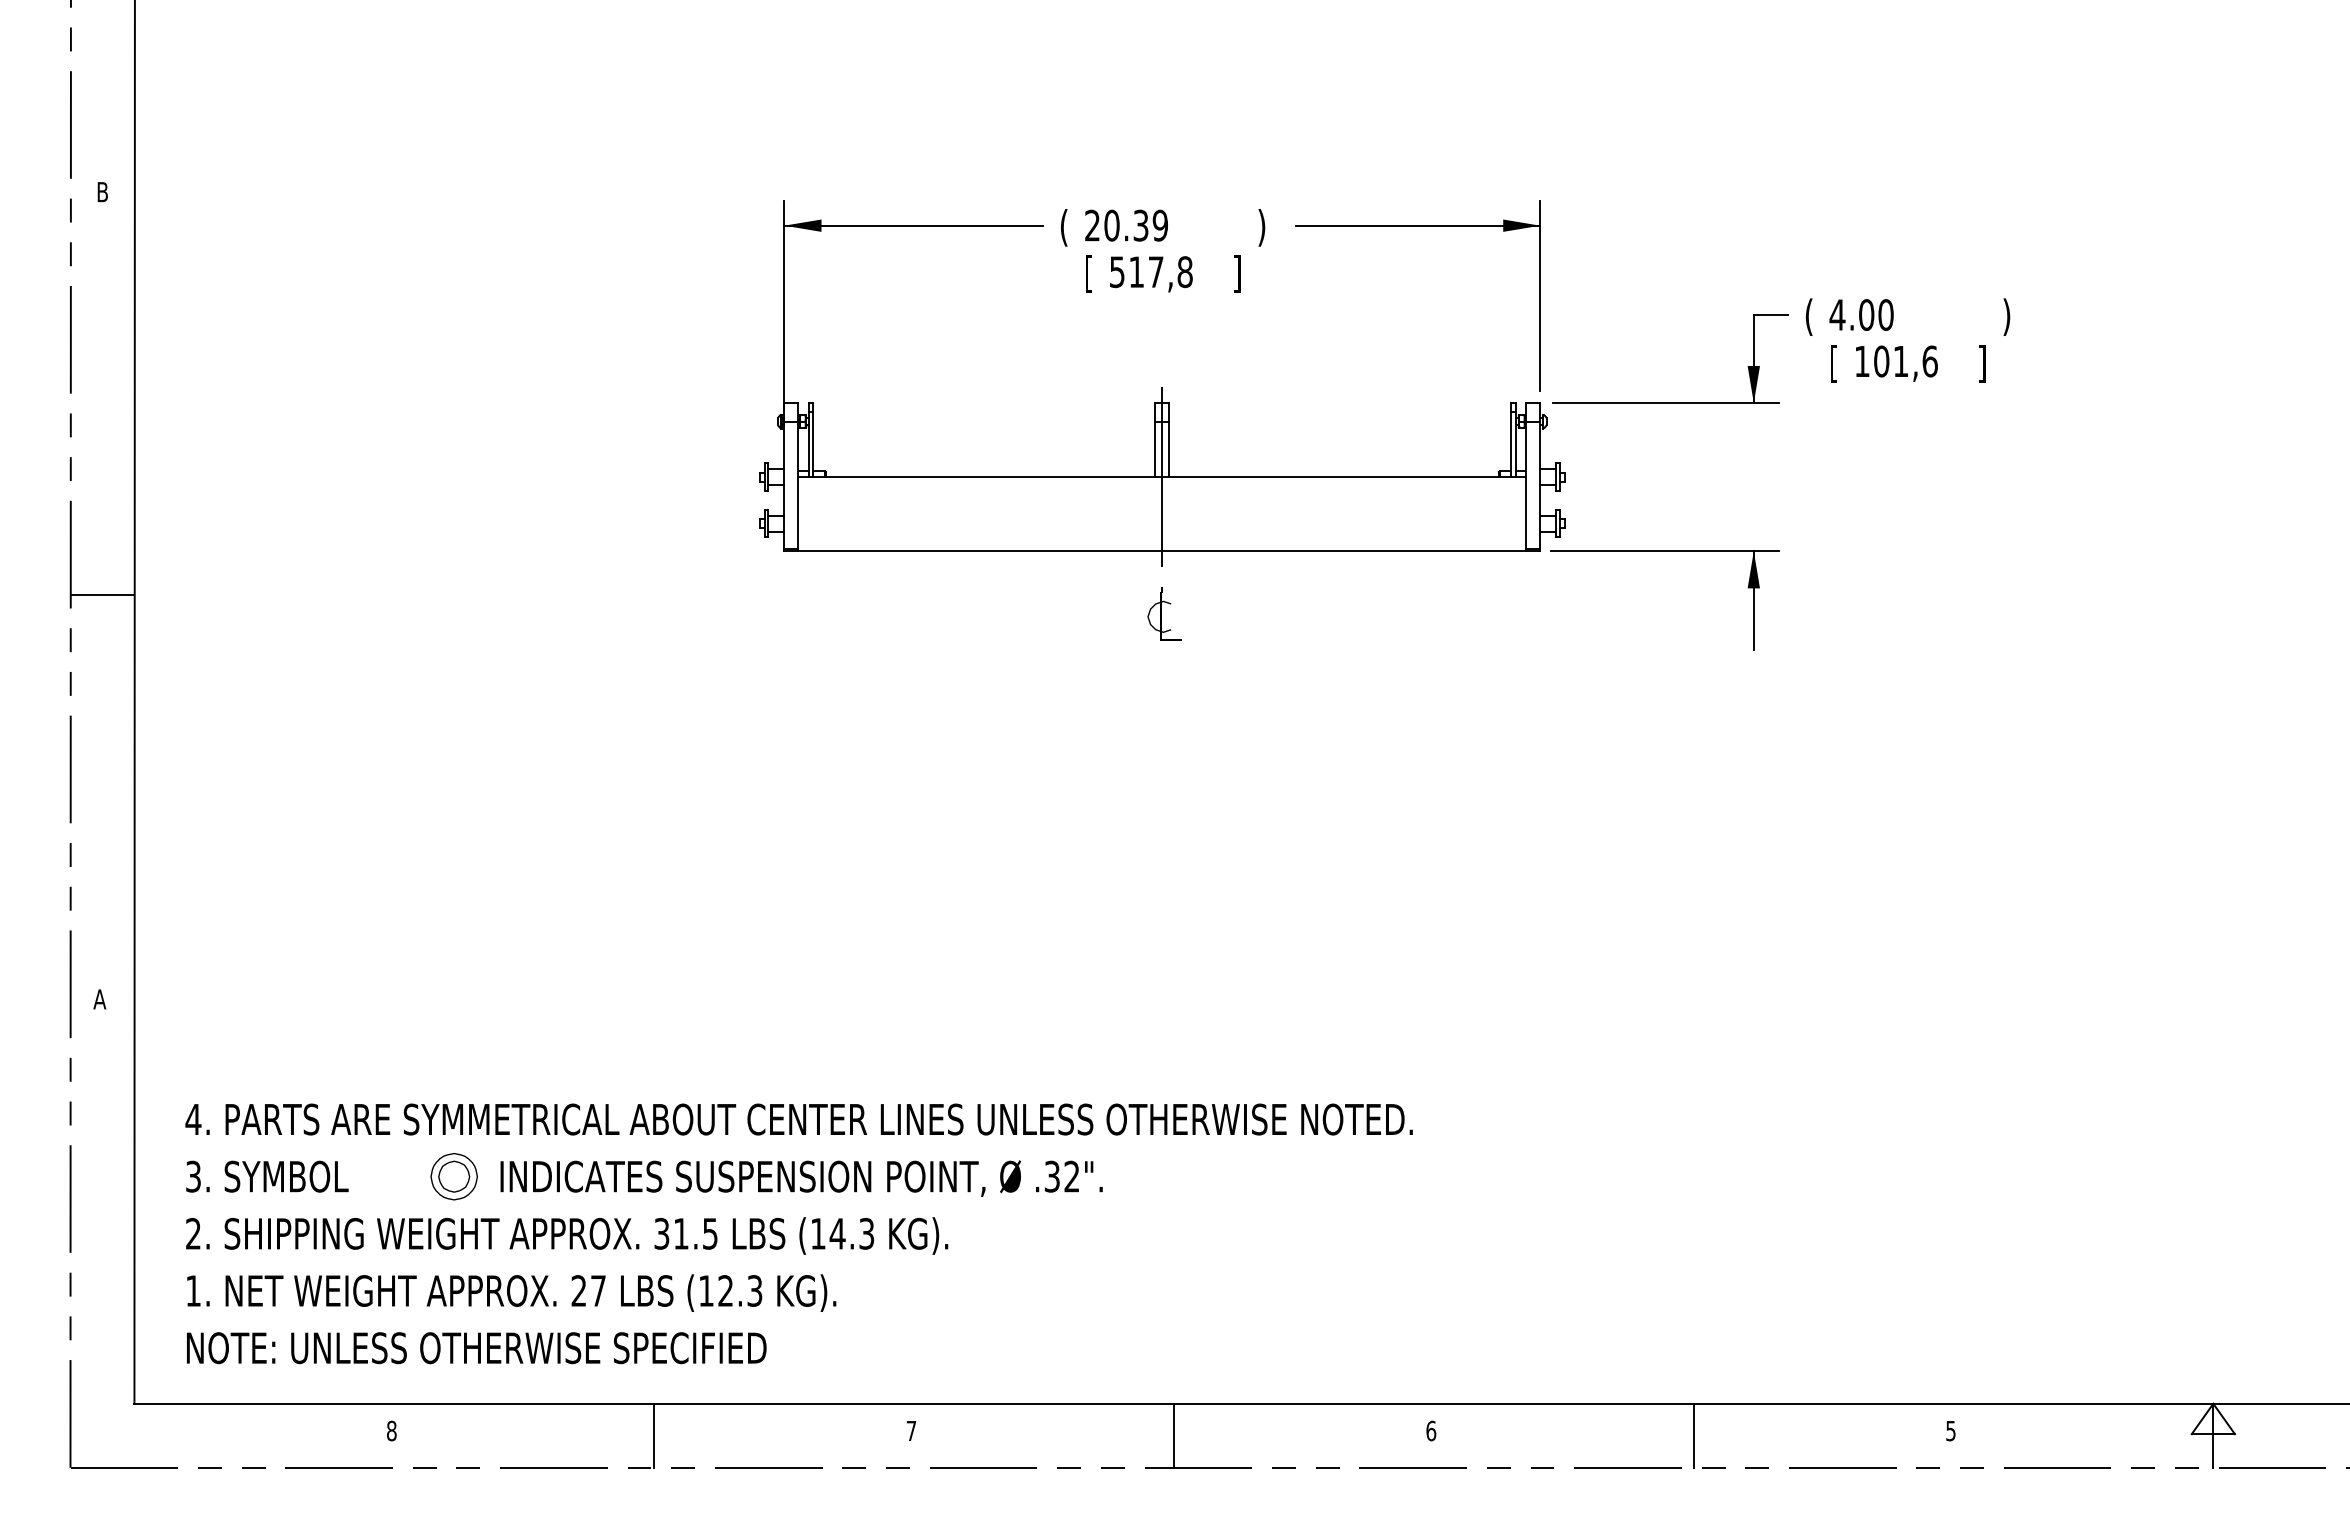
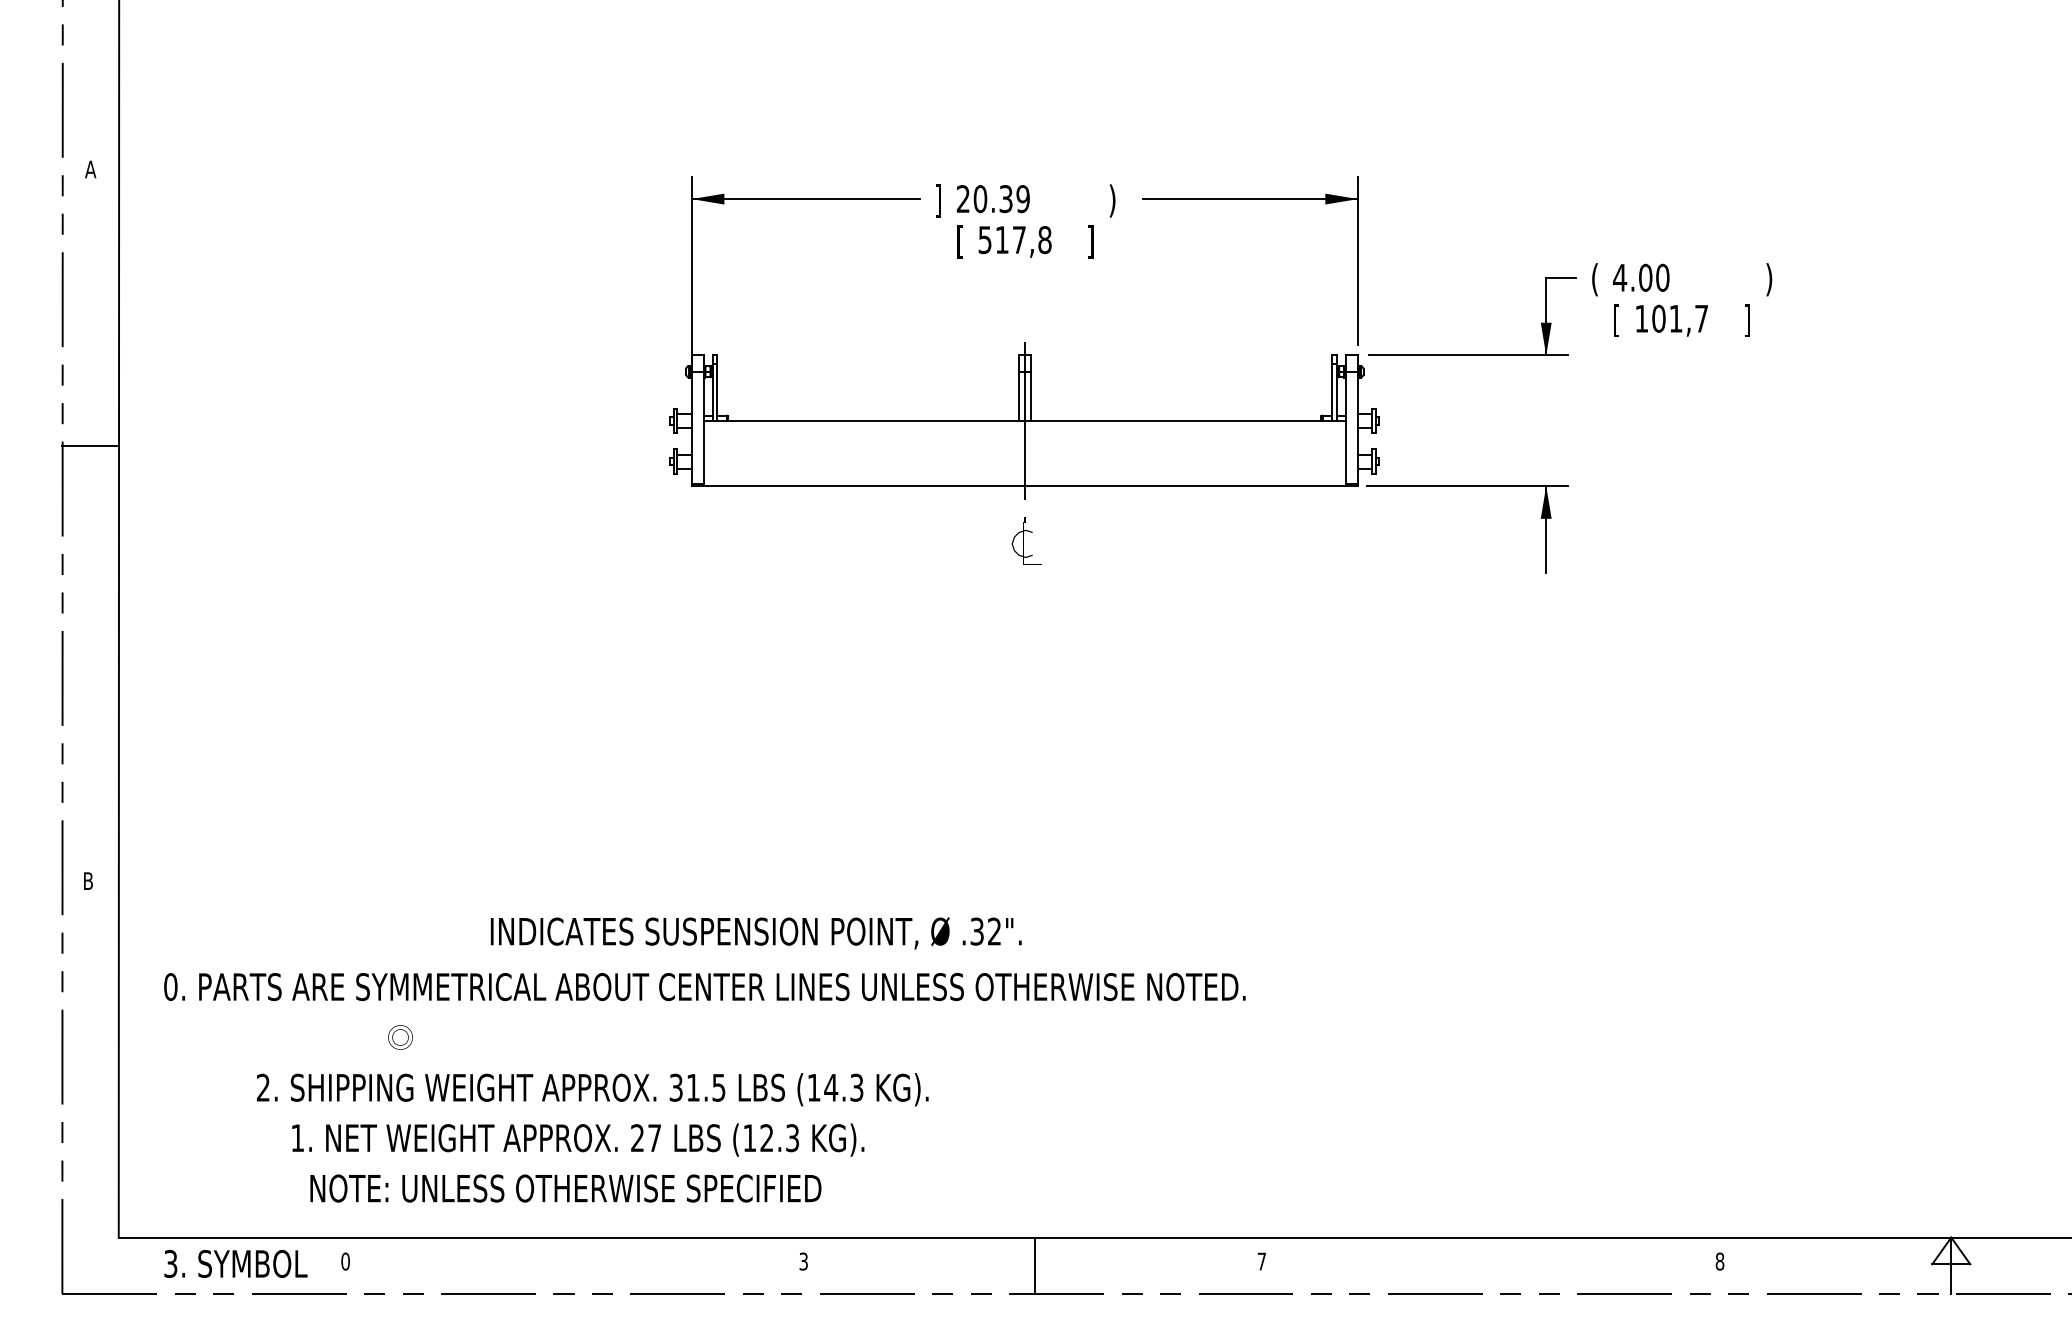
text: (102, 192) -> (90, 169), B -> A
text: (1063, 227) -> (937, 200), ( -> ]
text: (1929, 361) -> (1701, 318), 101,6 -> 101,7
line: (102, 595) -> (90, 445), moved
text: (99, 999) -> (87, 881), A -> B
text: (193, 1119) -> (170, 986), 4. -> 0.
text: (267, 1176) -> (236, 1263), moved
part: (453, 1176) -> (399, 1037), size x0.6
text: (801, 1178) -> (756, 933), moved
text: (567, 1235) -> (593, 1089), moved
text: (511, 1292) -> (578, 1139), moved
text: (476, 1348) -> (565, 1188), moved
text: (391, 1430) -> (345, 1261), 8 -> 0
text: (911, 1430) -> (803, 1261), 7 -> 3
text: (1431, 1430) -> (1262, 1261), 6 -> 7
text: (1950, 1430) -> (1719, 1261), 5 -> 8
line: (654, 1435) -> (577, 1265), removed
line: (1693, 1435) -> (1493, 1265), removed

